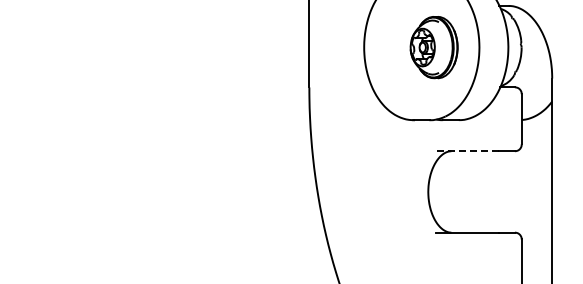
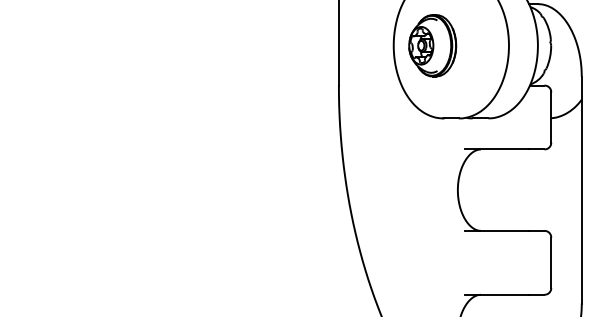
part: (433, 47) -> (432, 45), moved
line: (467, 151) -> (497, 149), dashed -> solid

